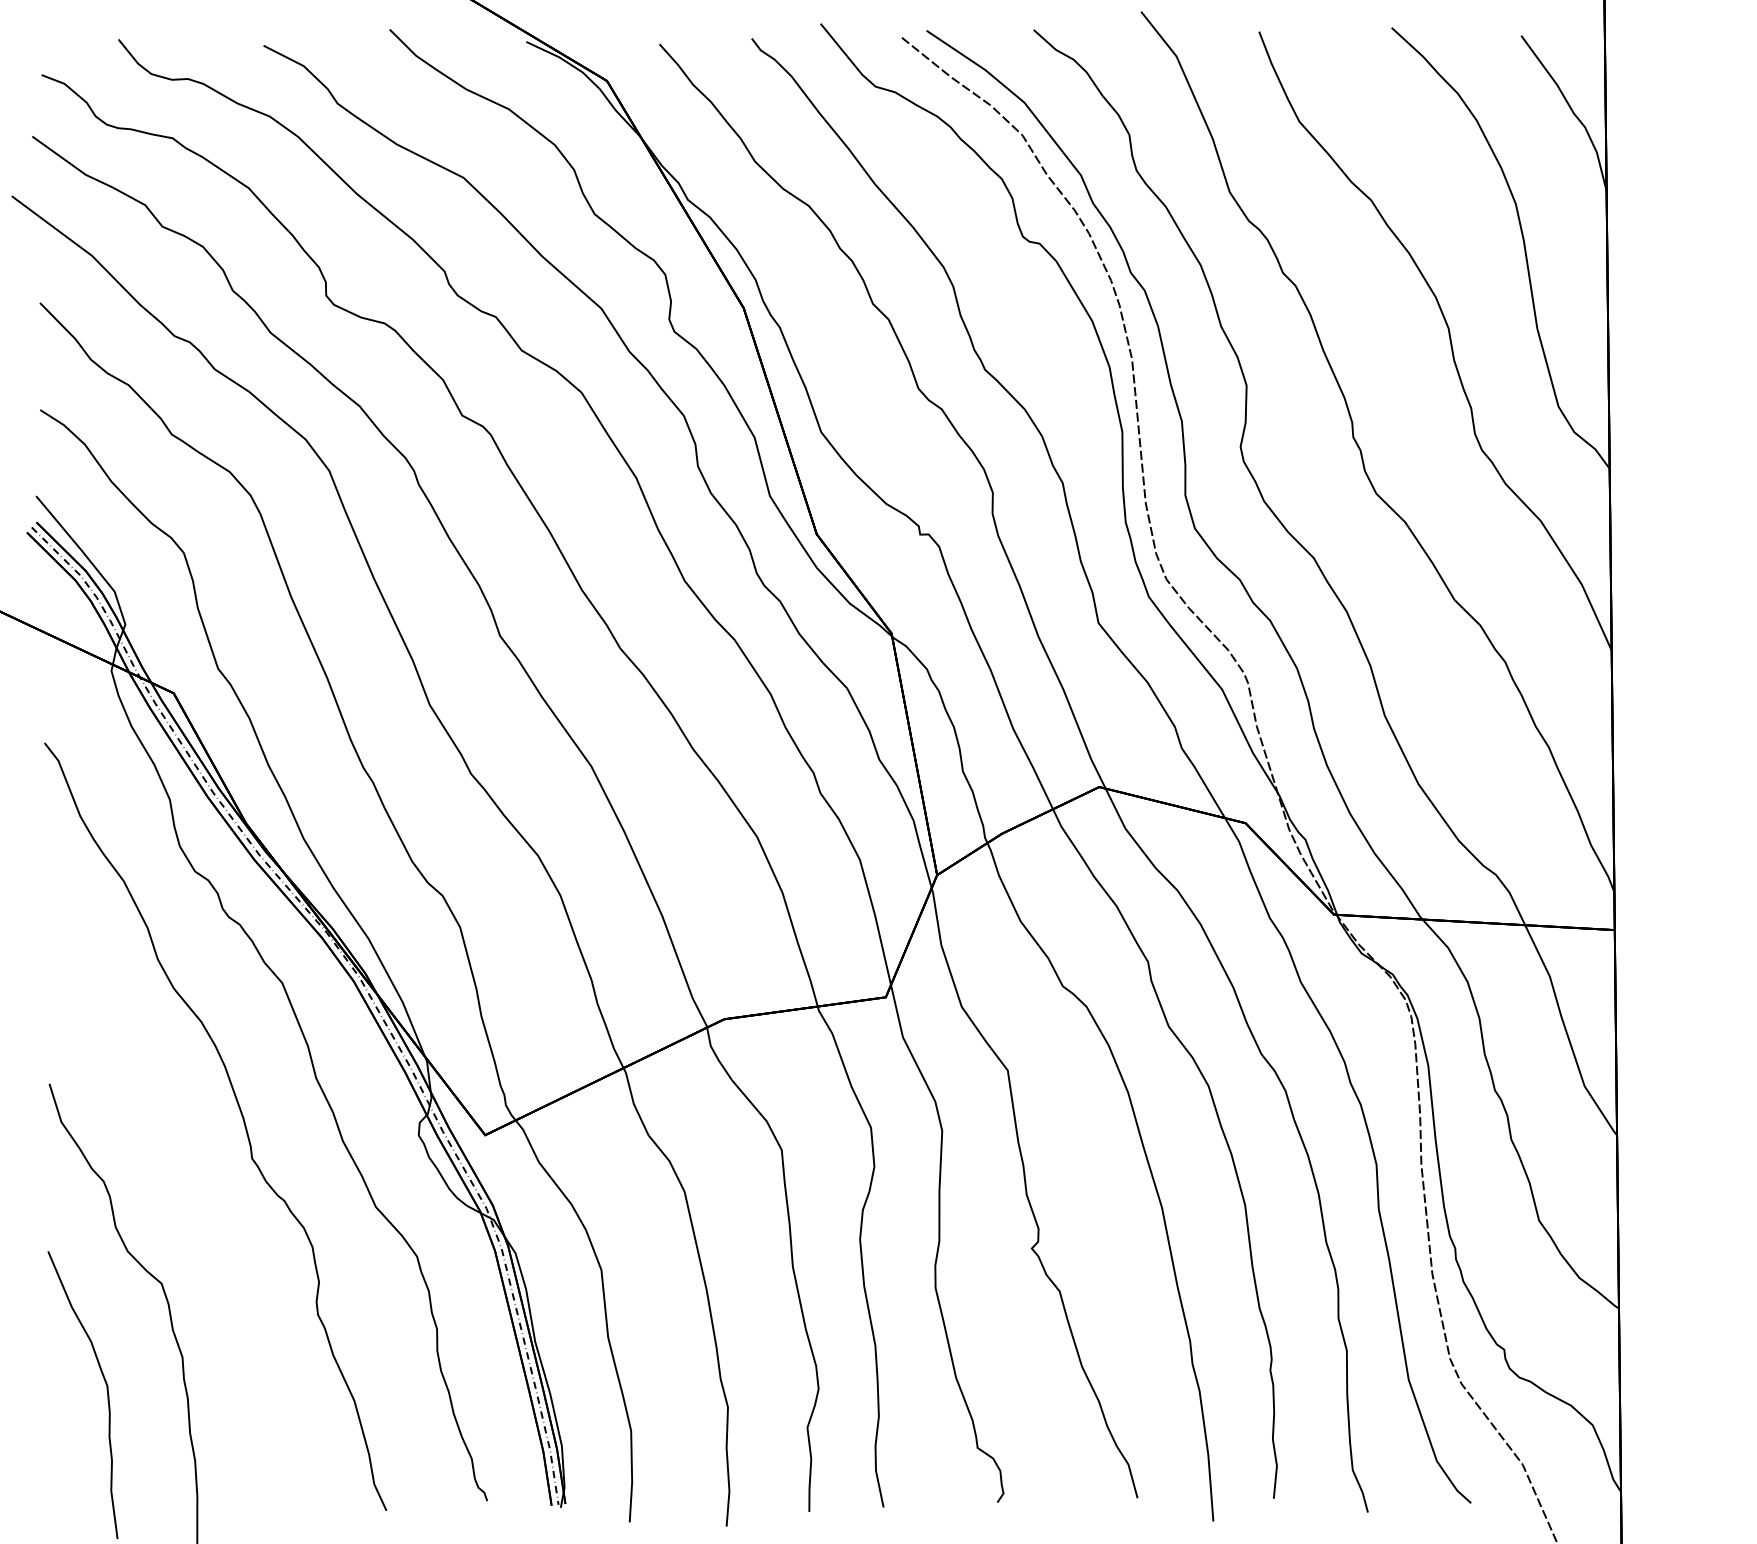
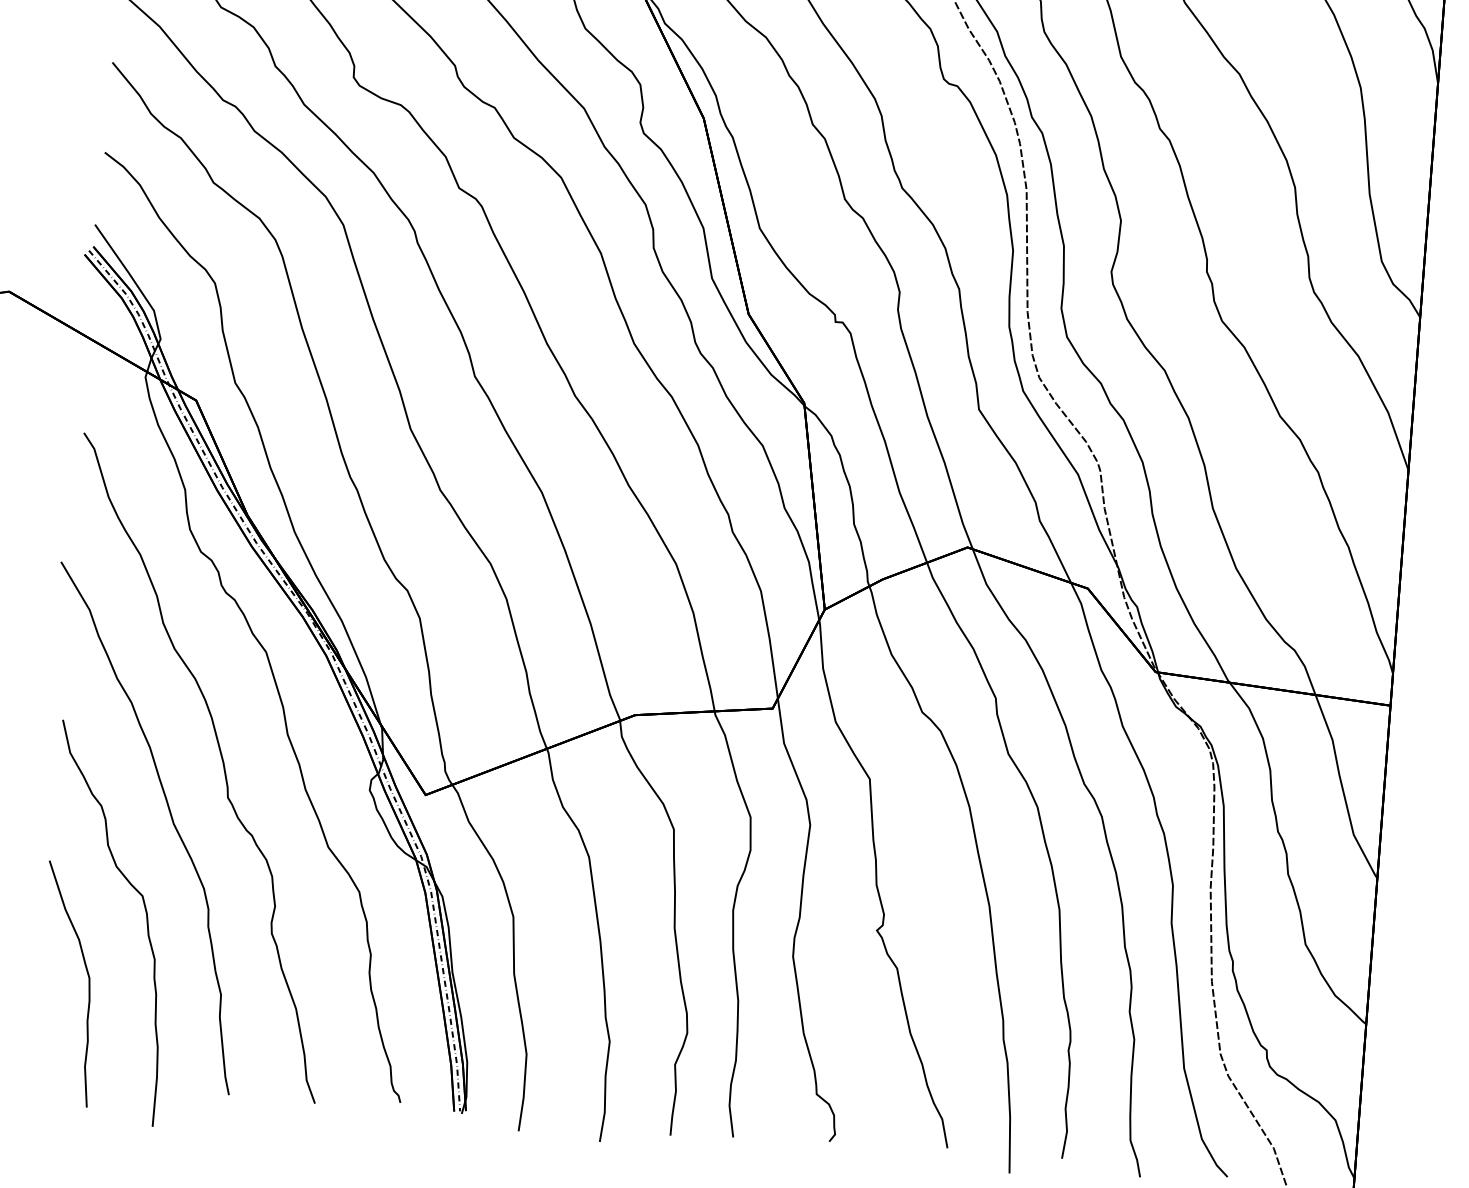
curve: (188, 1192) -> (171, 821), added

